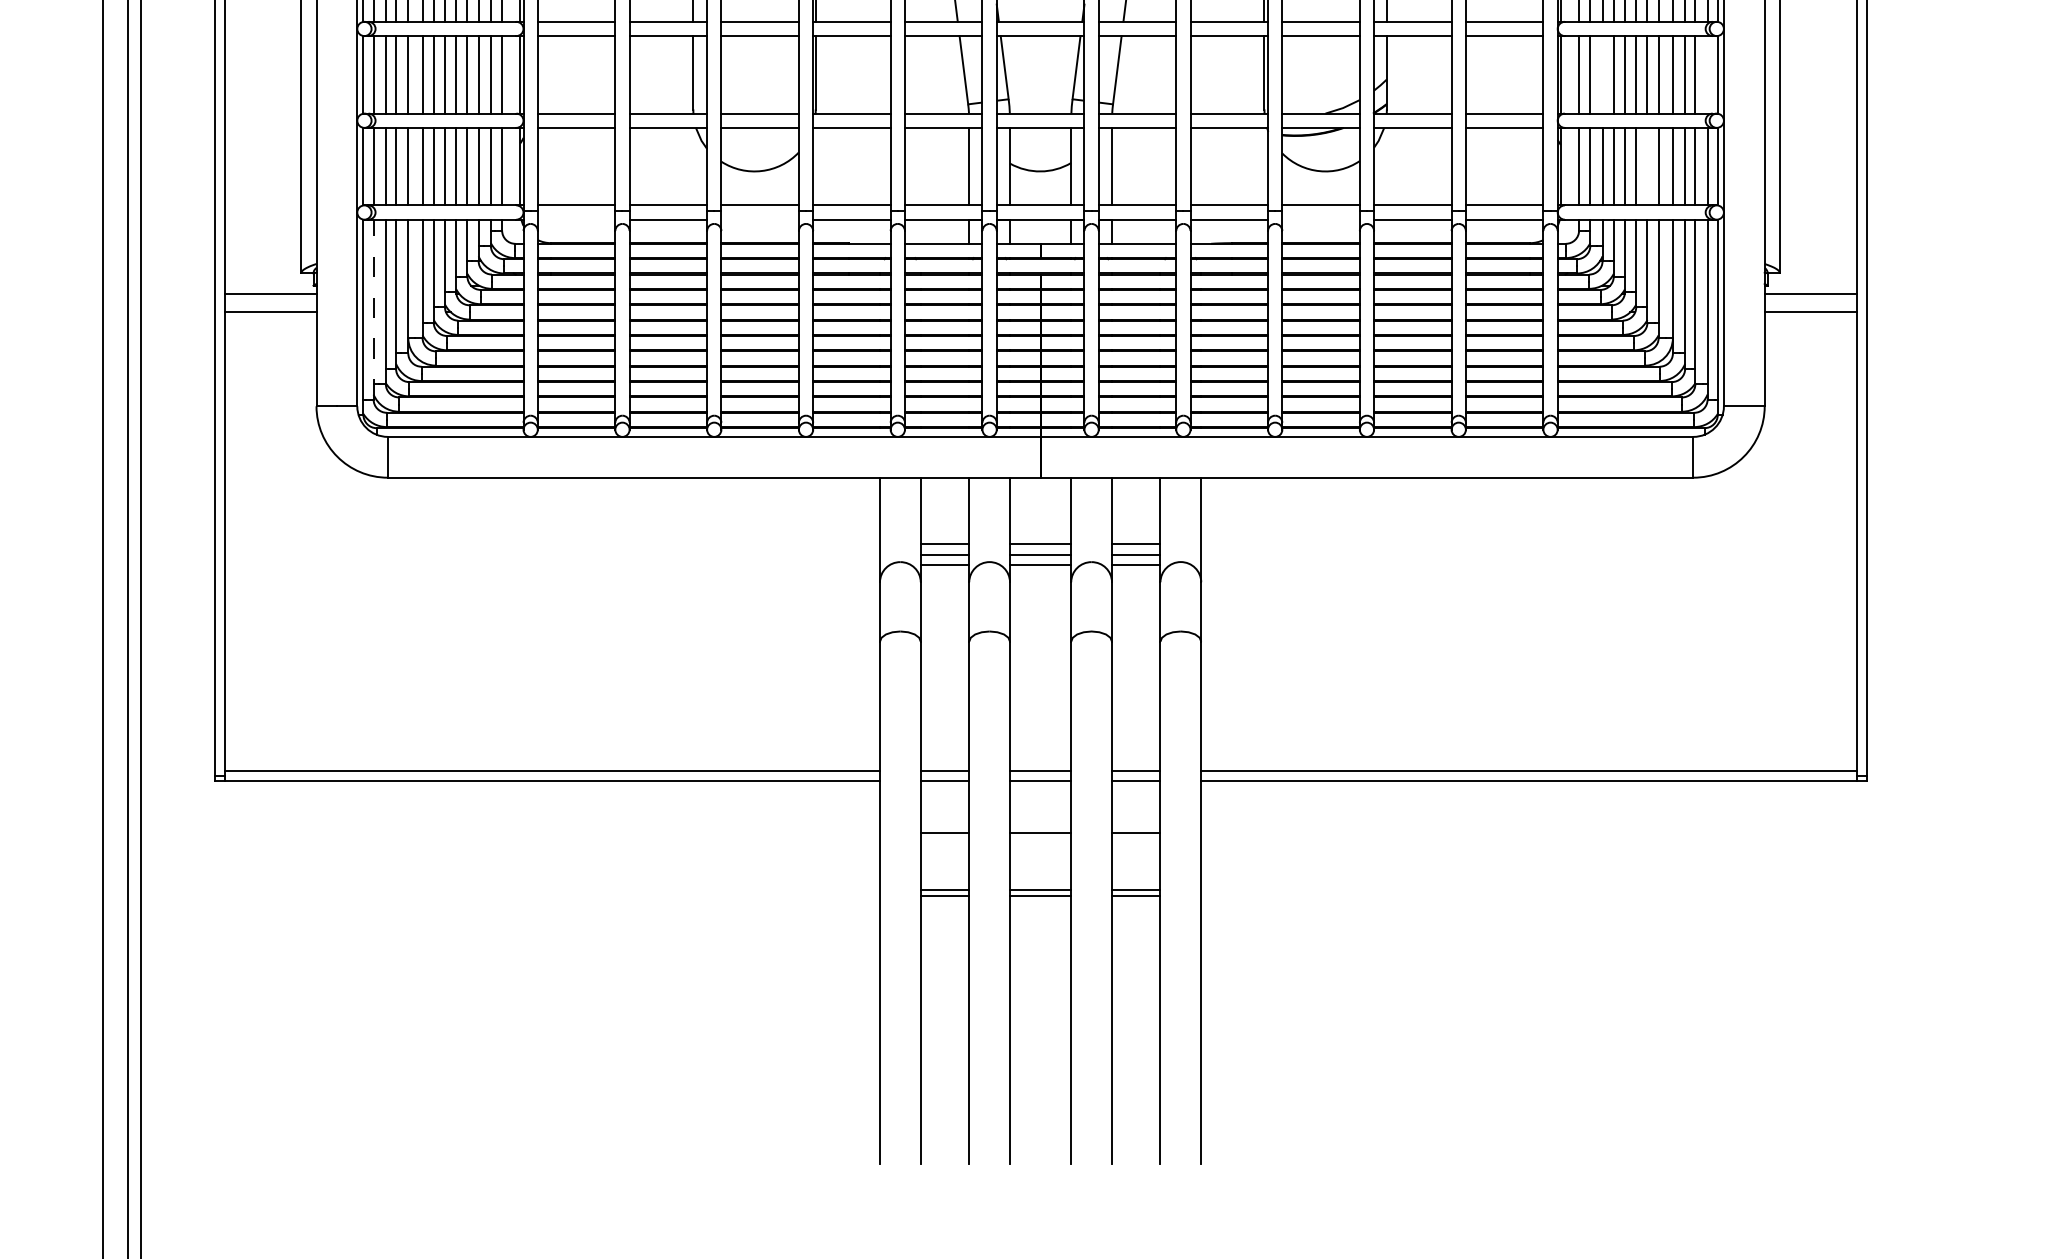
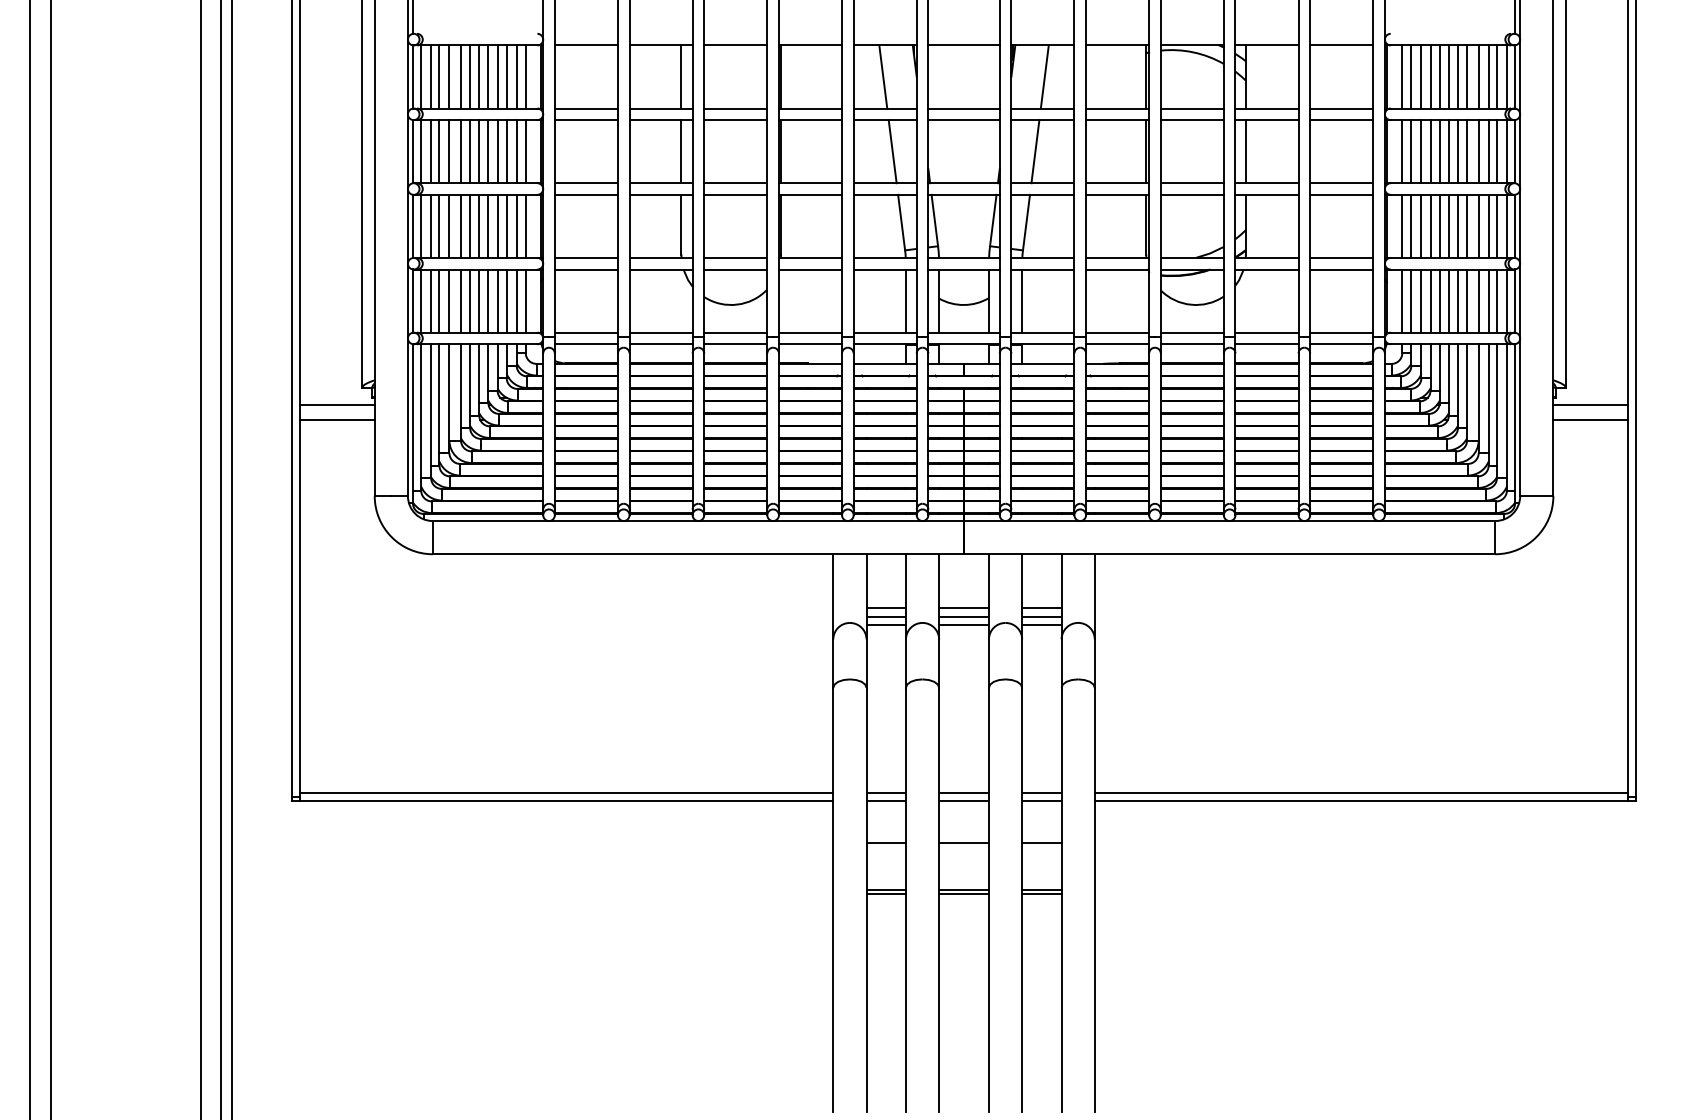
line: (1602, 73) -> (1421, 225), added
line: (1707, 73) -> (1506, 225), added
line: (1646, 165) -> (1457, 300), added
line: (575, 219) -> (585, 344), added
line: (759, 219) -> (735, 344), added
line: (1320, 219) -> (1191, 344), added
line: (373, 308) -> (421, 416), dashed -> solid

